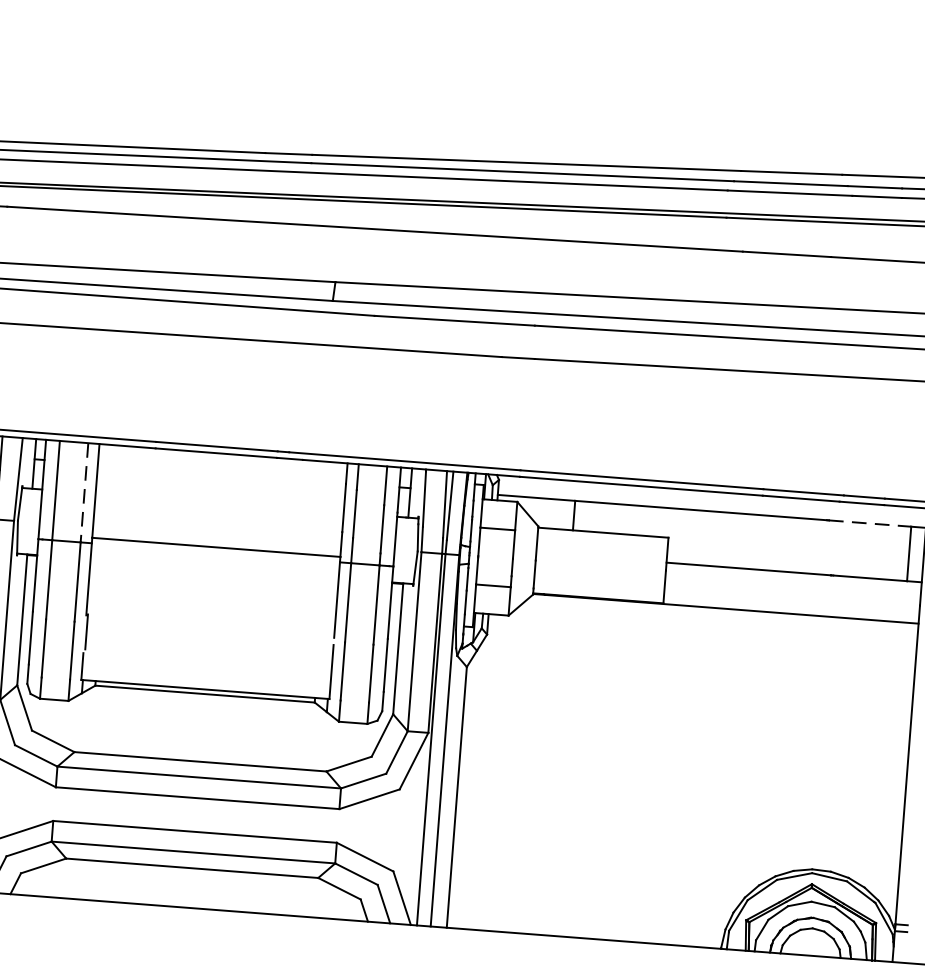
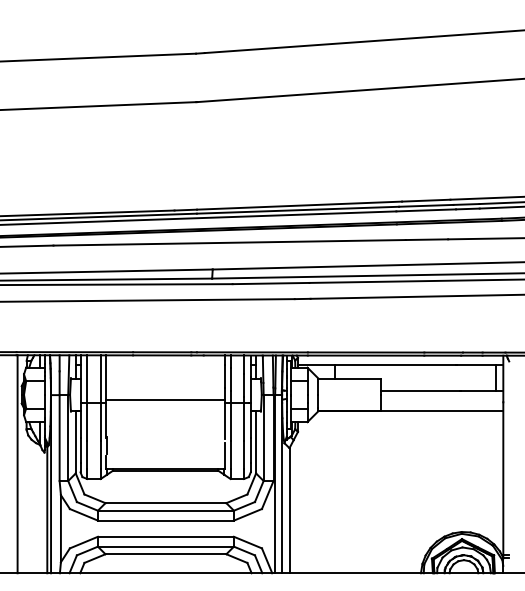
line: (83, 493) -> (100, 379), dashed -> solid
line: (869, 524) -> (476, 365), dashed -> solid

